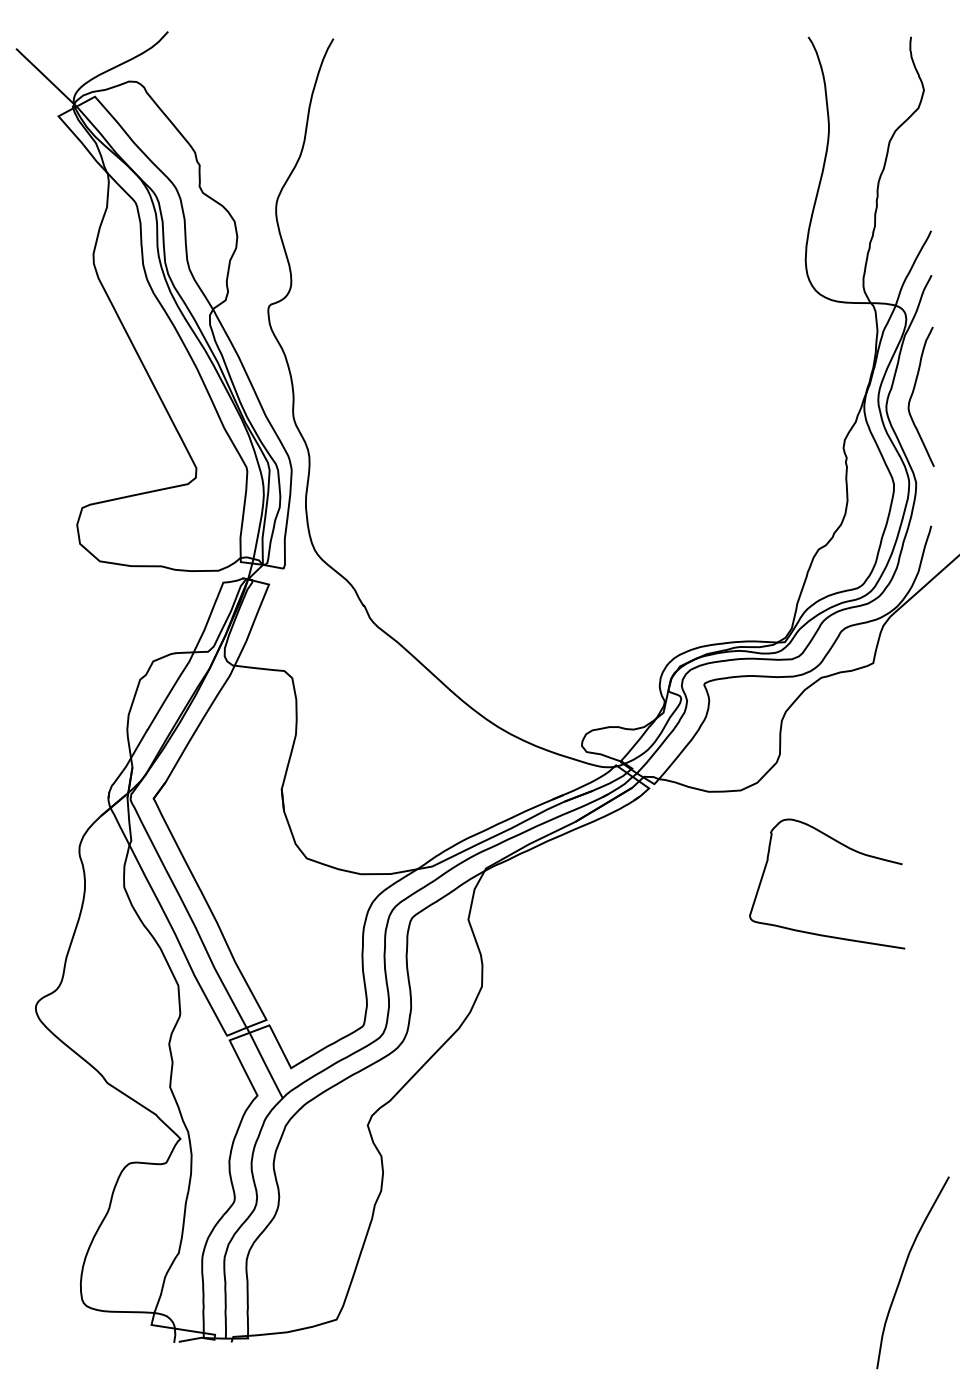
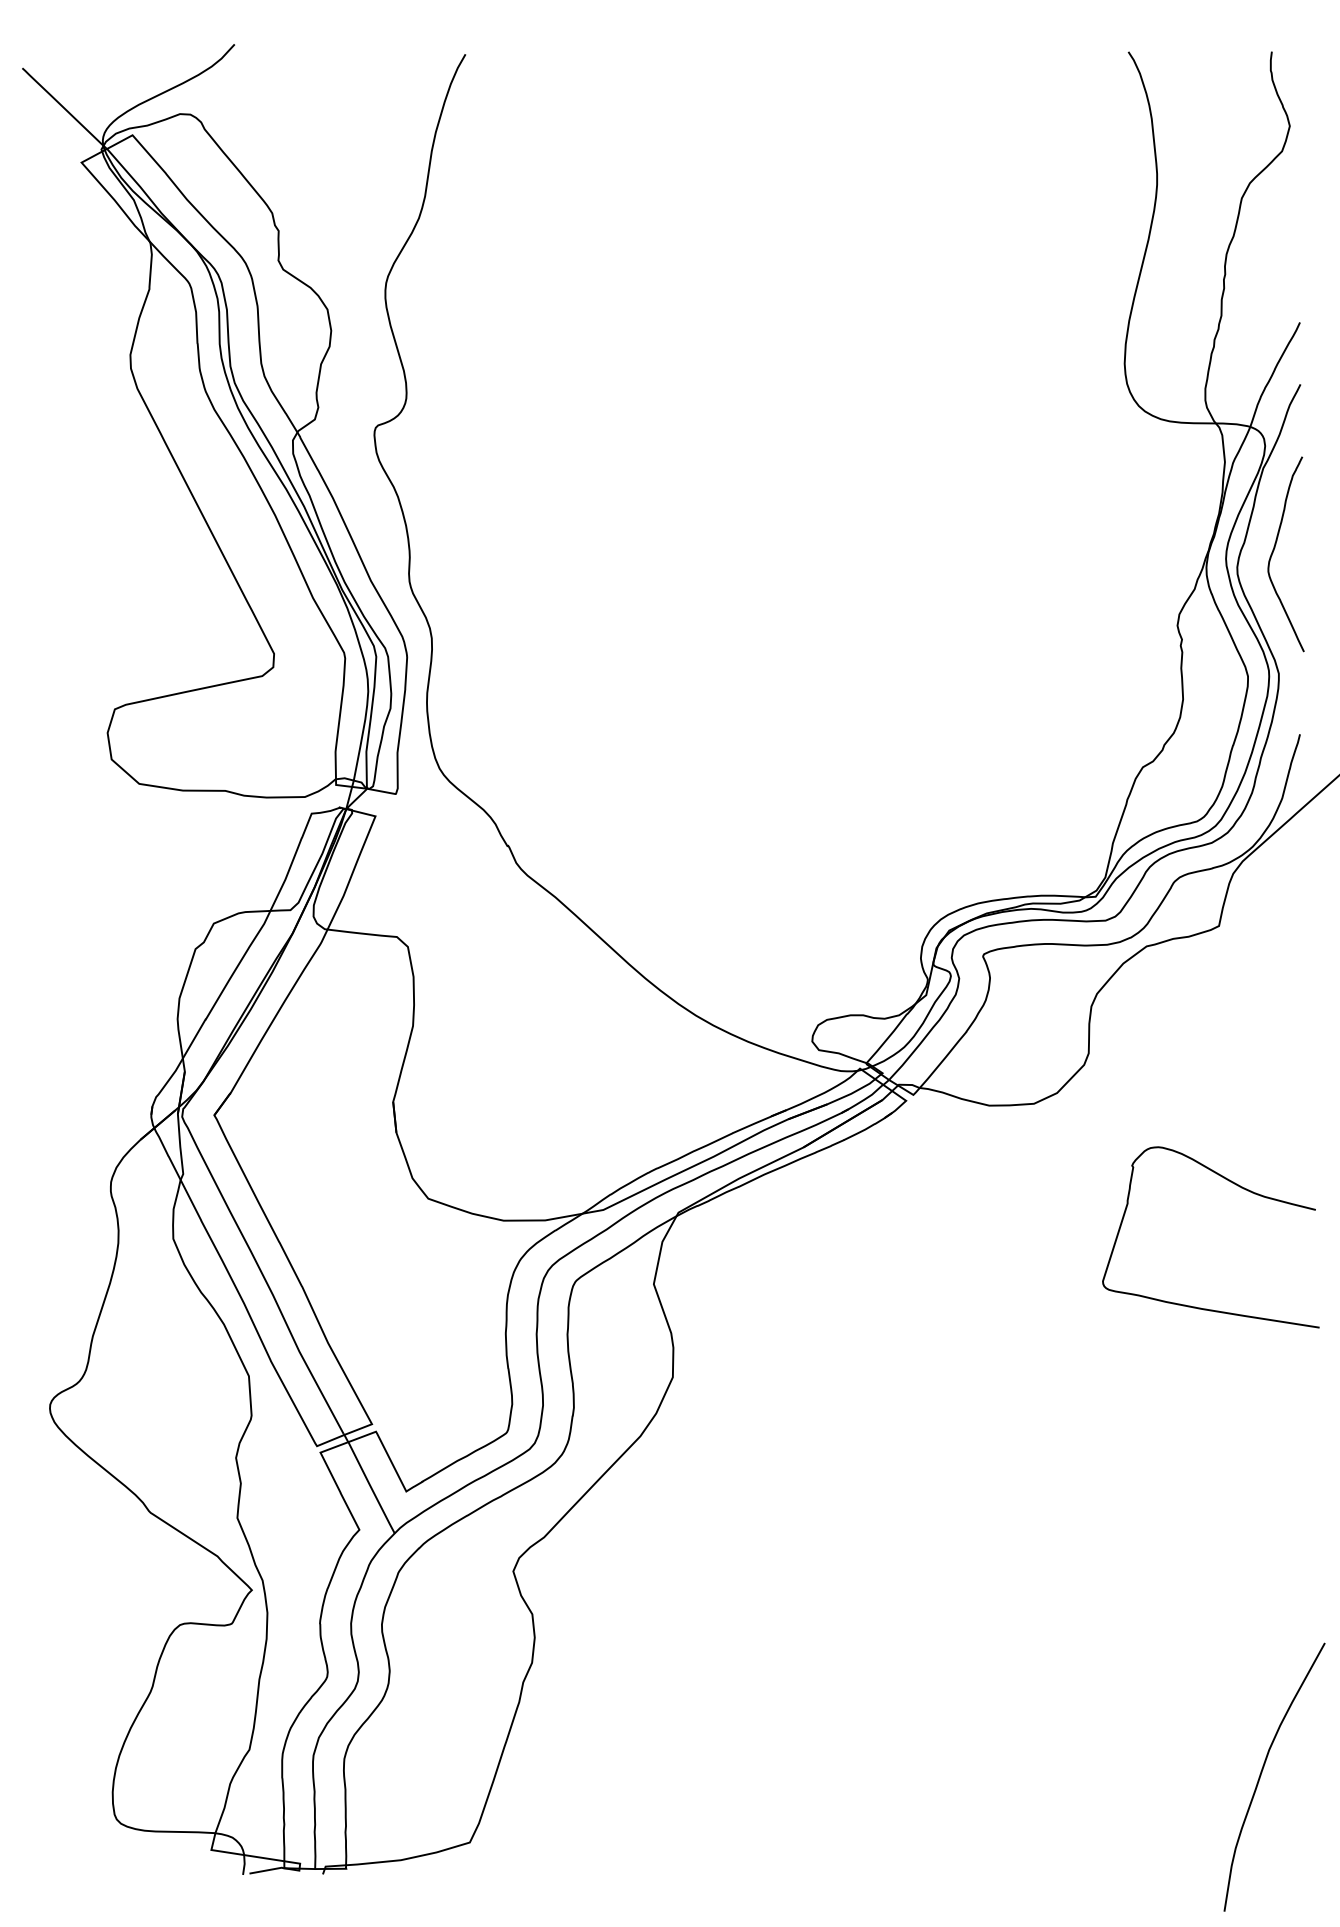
curve: (846, 847) -> (1237, 1186), moved

